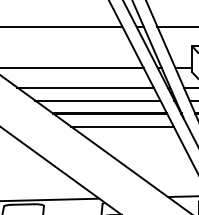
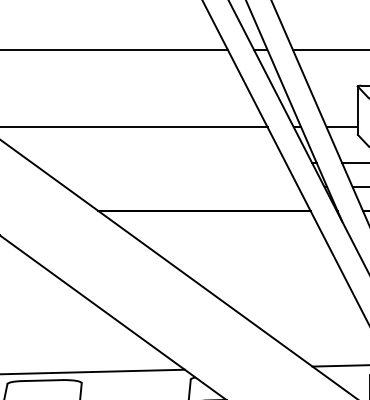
line: (85, 87) -> (158, 162), removed
line: (97, 100) -> (181, 186), removed
line: (122, 126) -> (227, 235), removed

